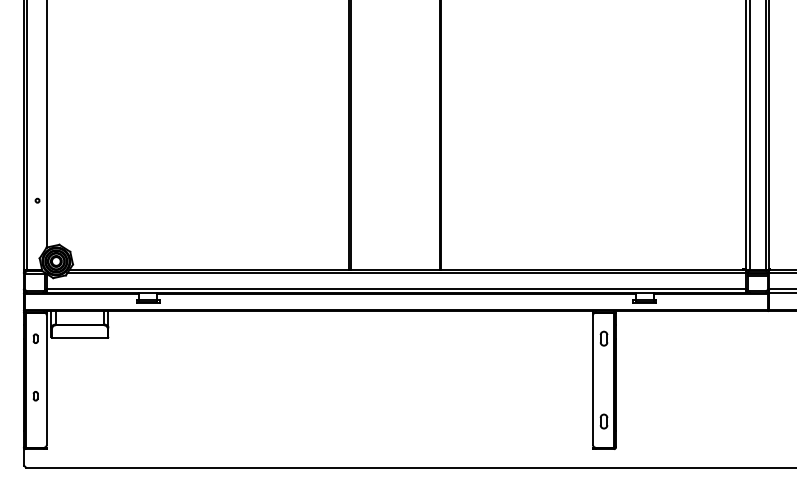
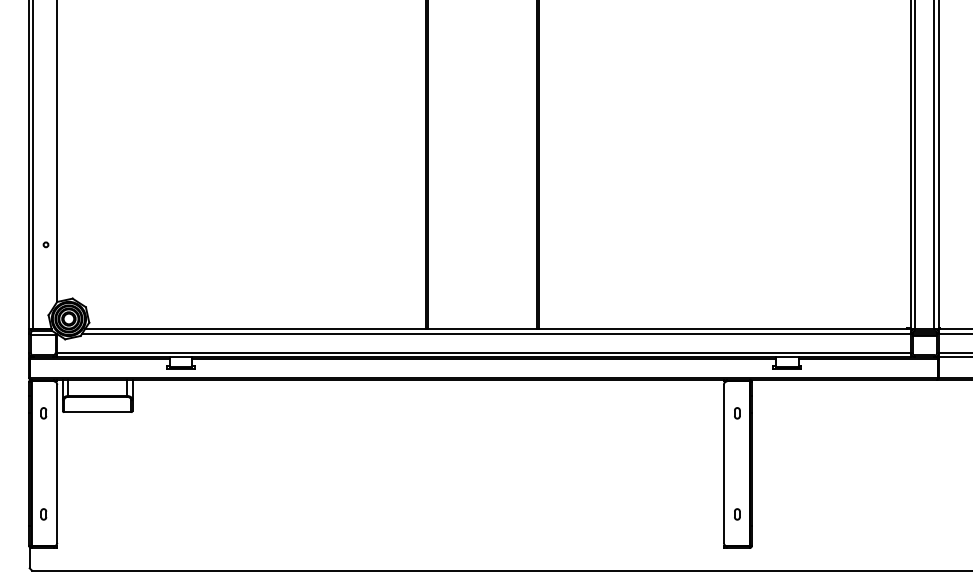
part: (604, 338) -> (737, 413), size x0.62
part: (35, 396) -> (43, 514), moved
part: (604, 421) -> (737, 514), size x0.62

